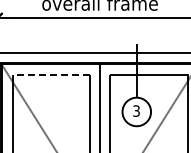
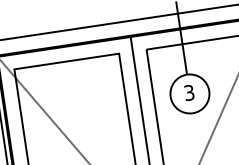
line: (51, 75) -> (67, 61), dashed -> solid

